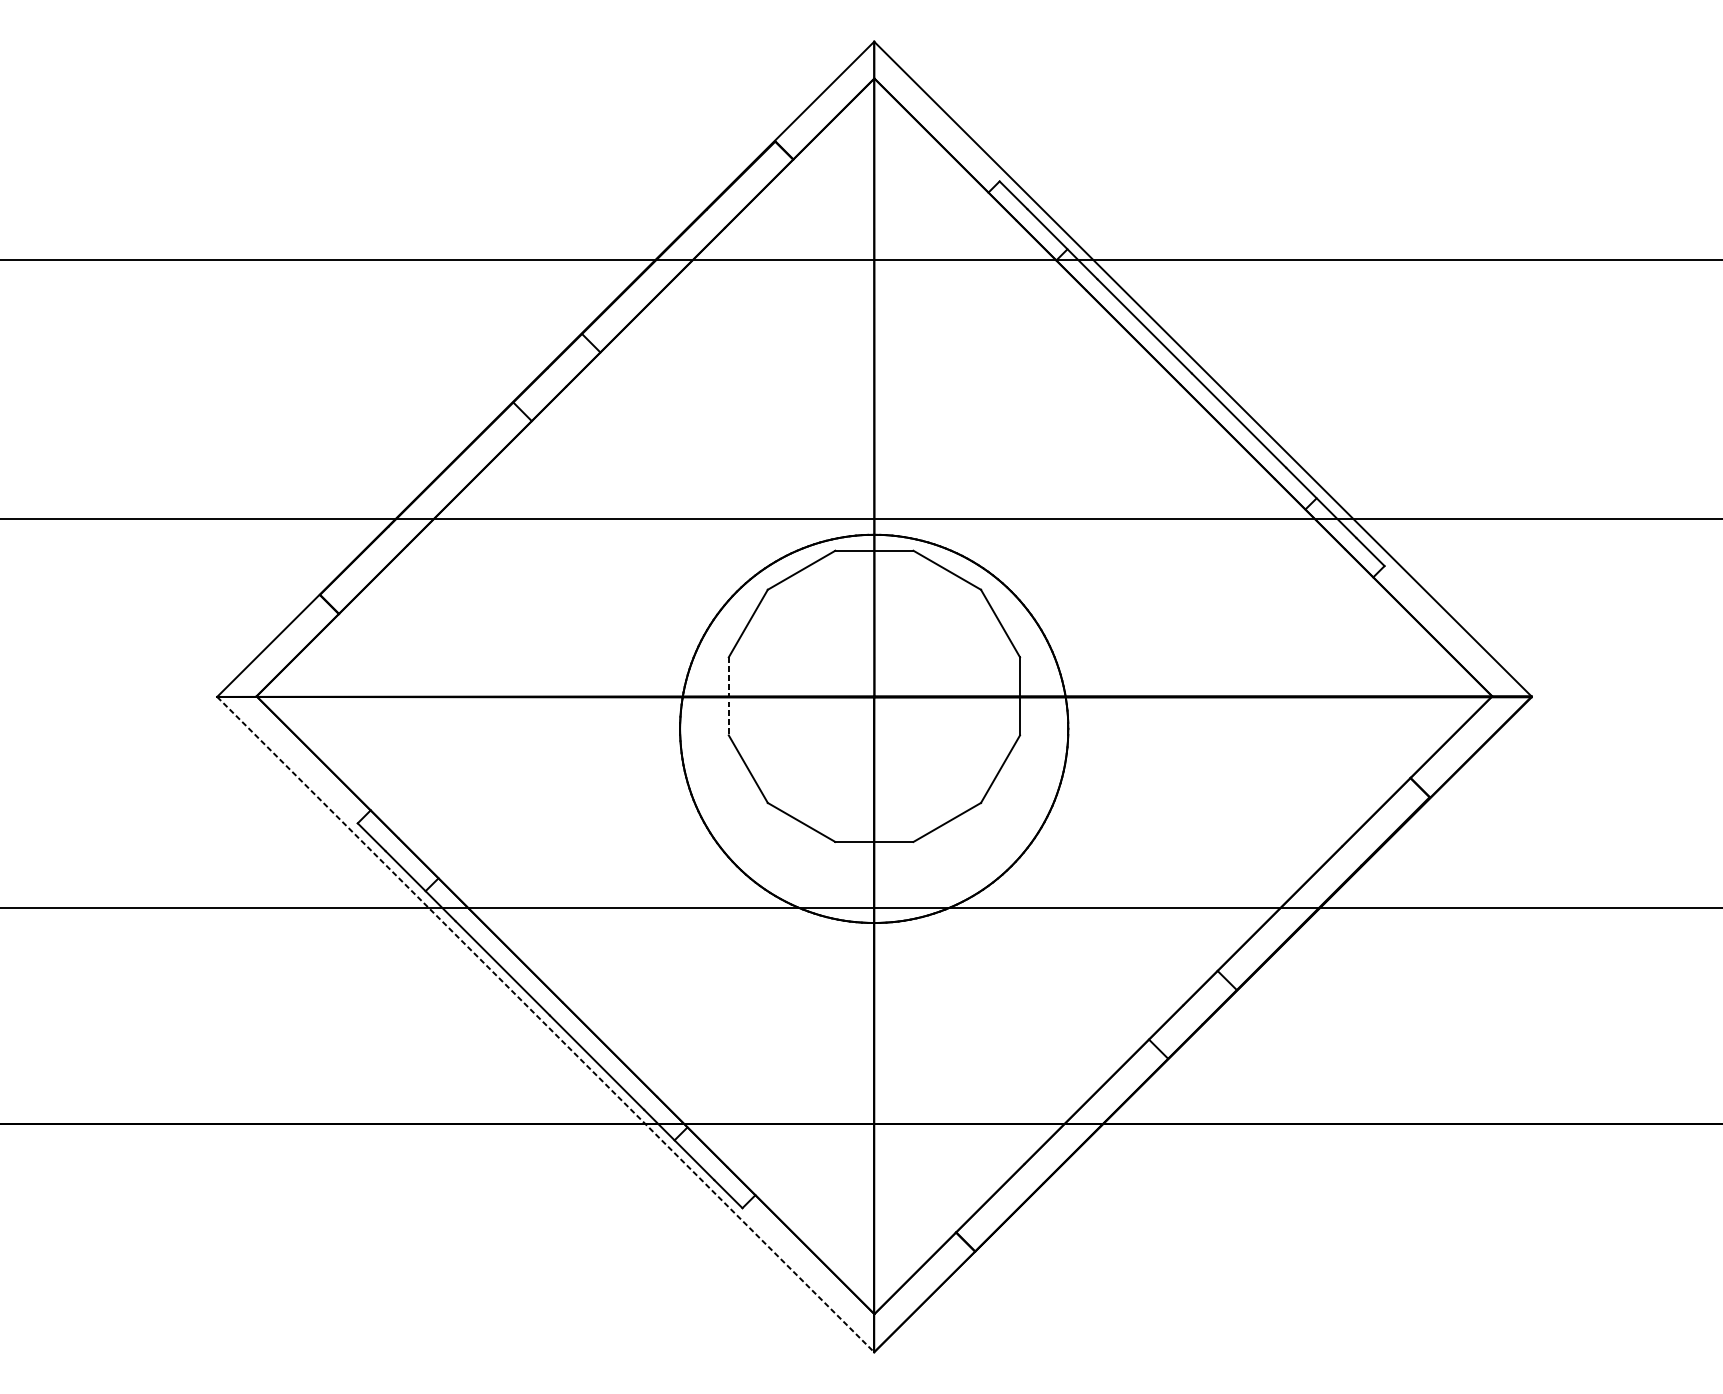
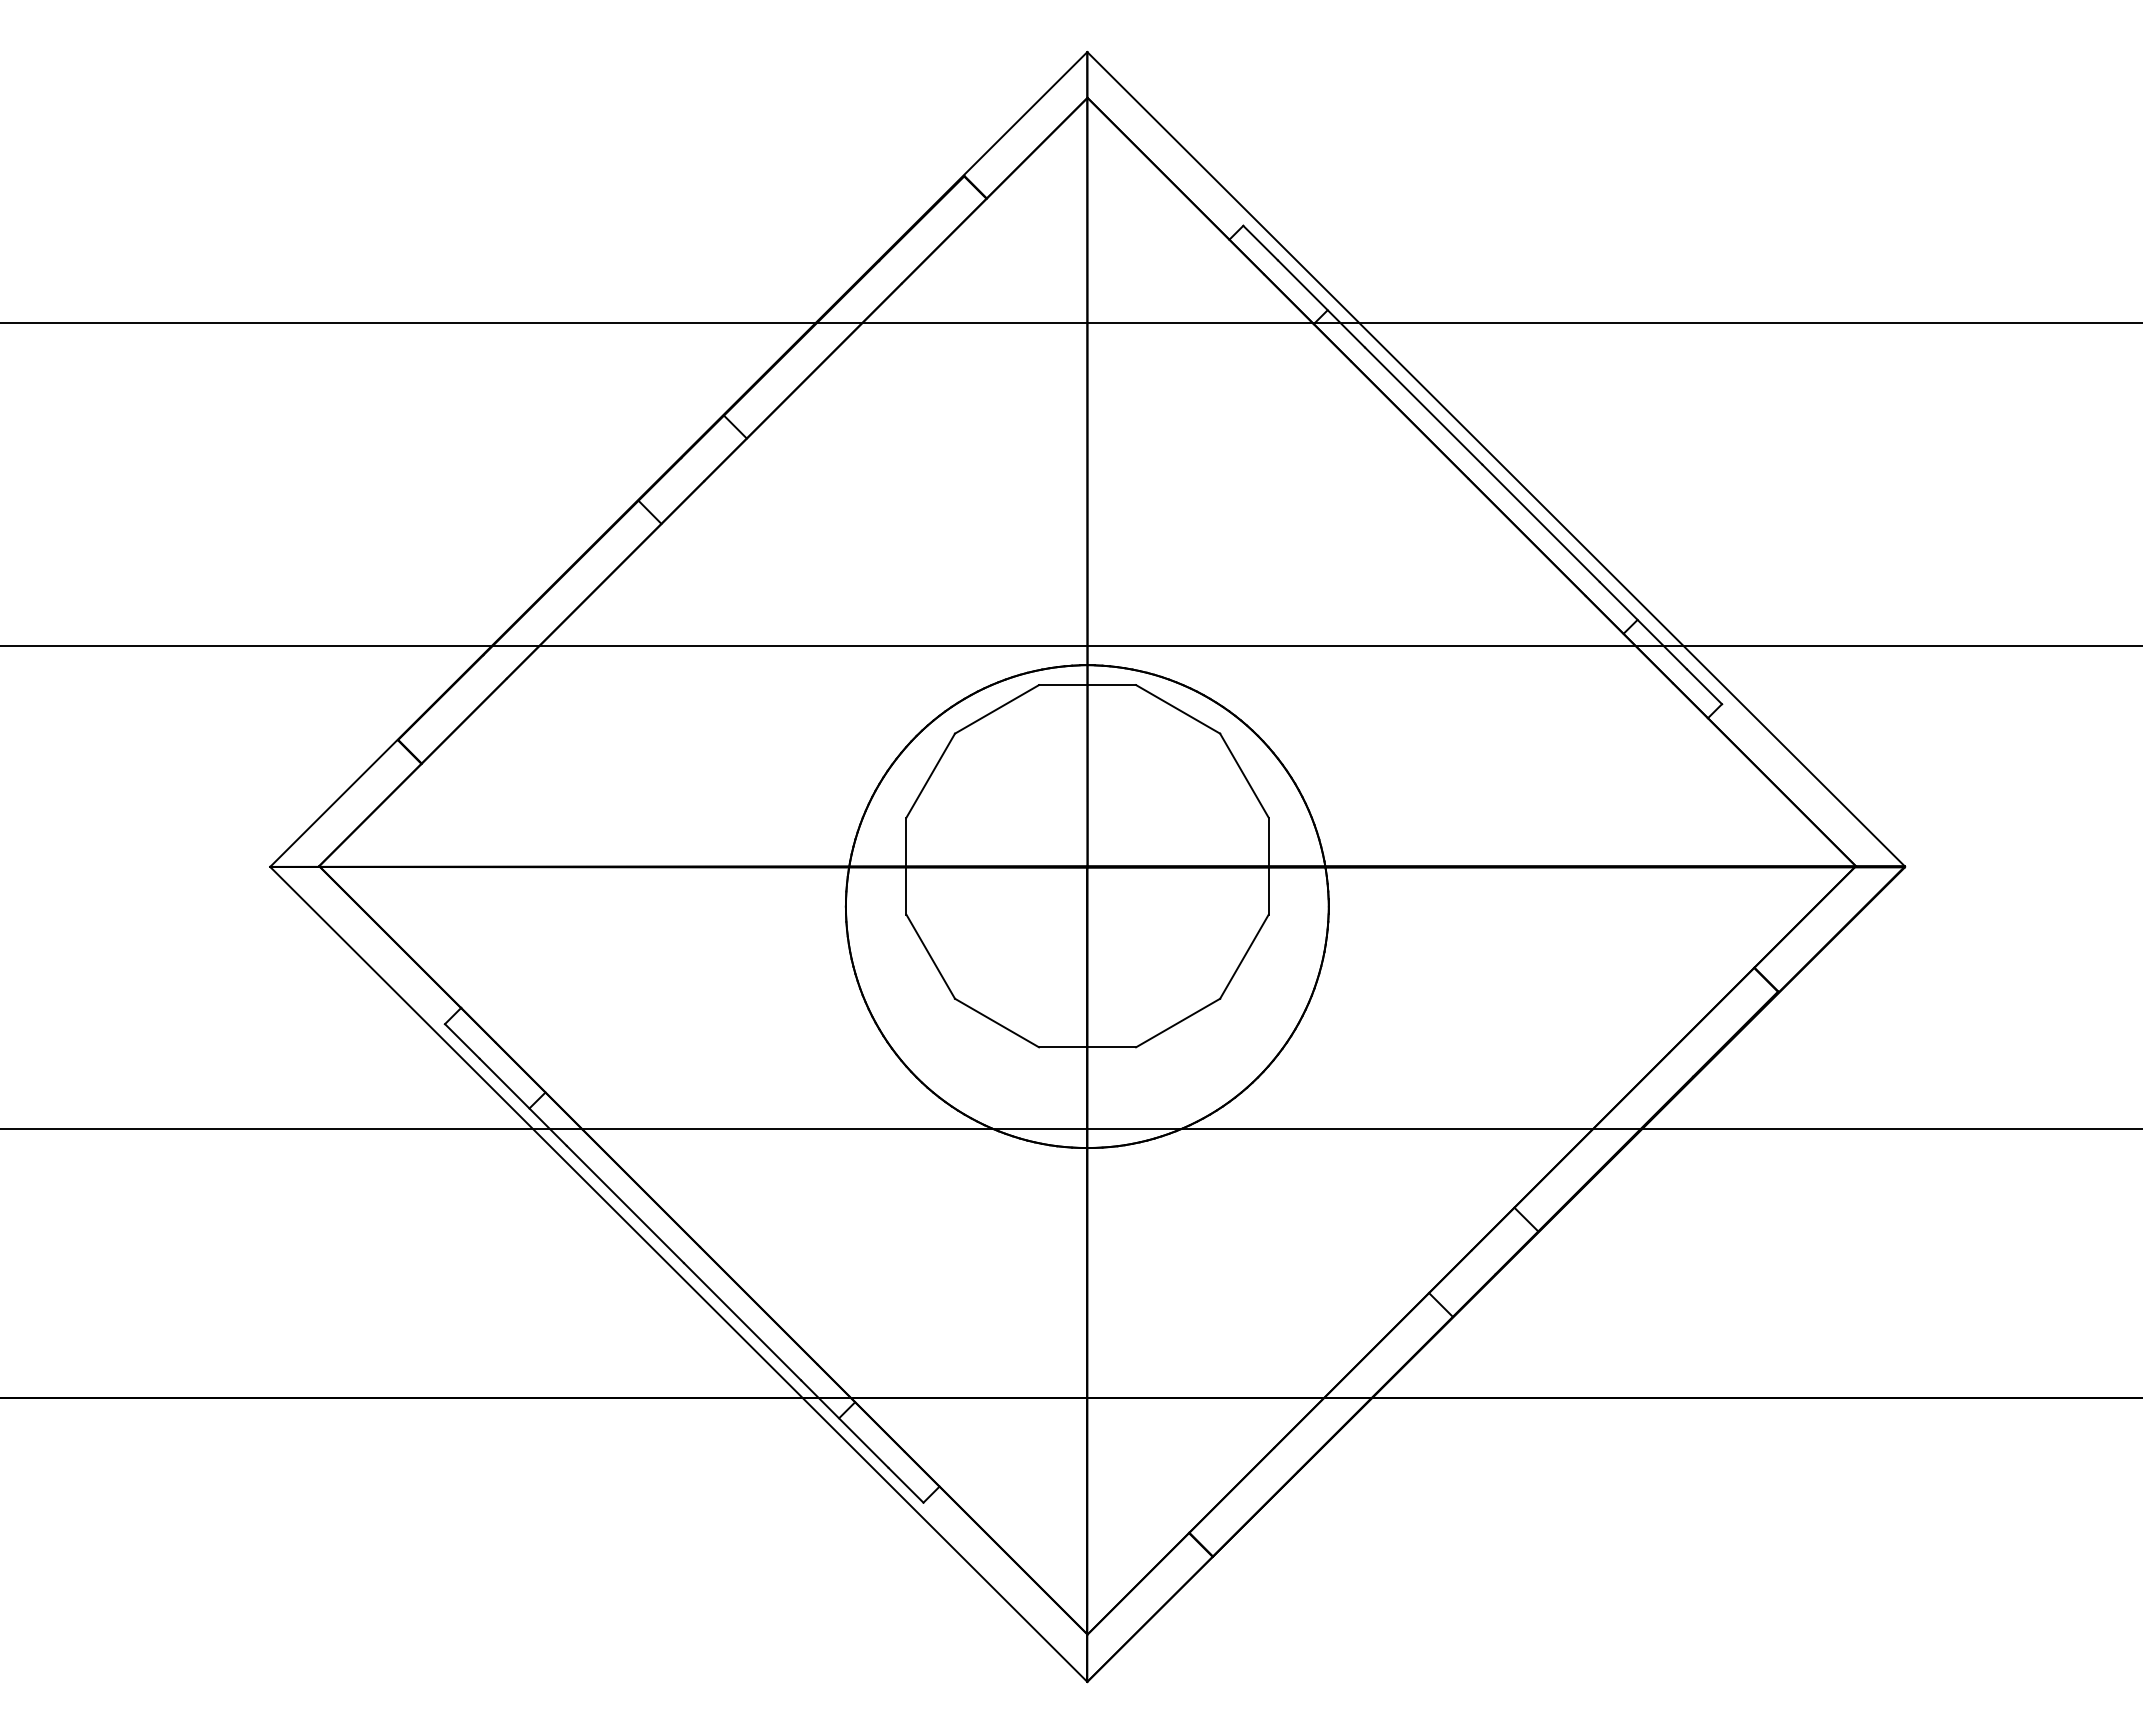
line: (728, 696) -> (906, 866), dashed -> solid
line: (546, 1024) -> (679, 1274), dashed -> solid

